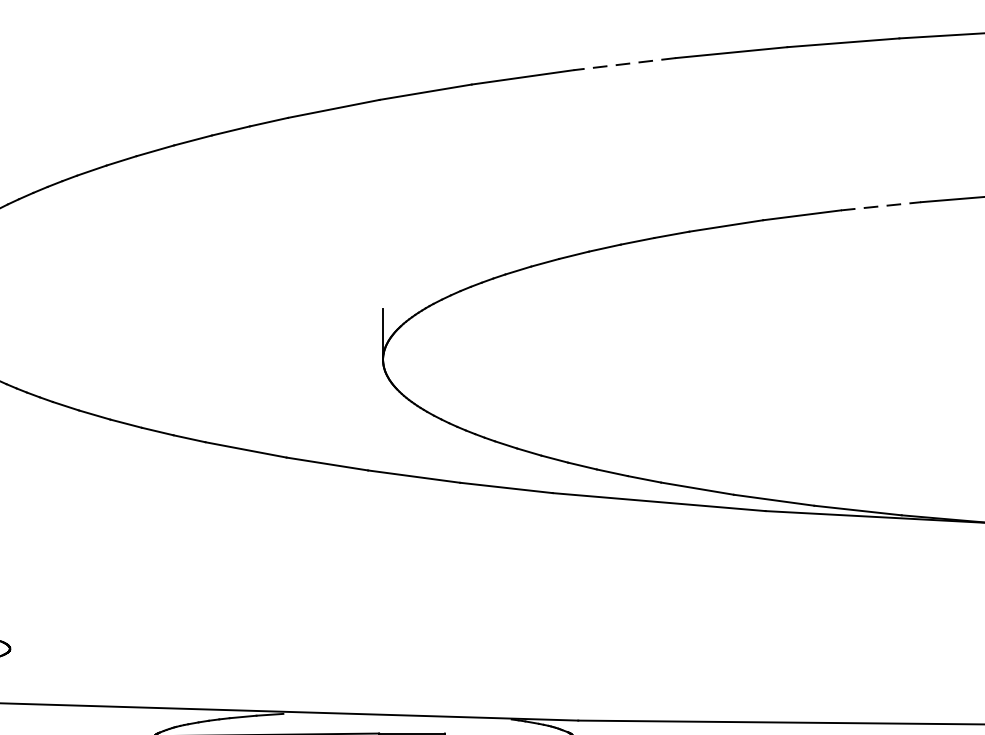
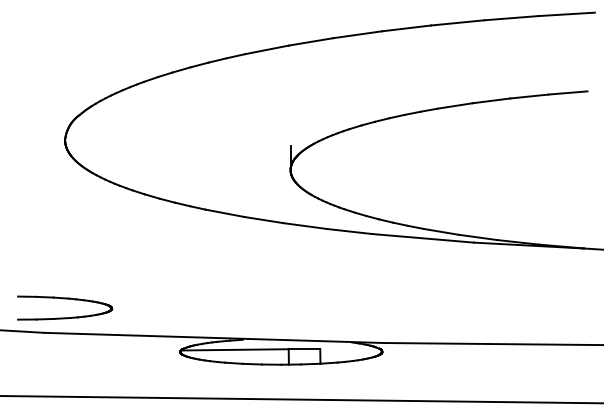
line: (624, 64) -> (406, 28), dashed -> solid
line: (881, 206) -> (529, 96), dashed -> solid

